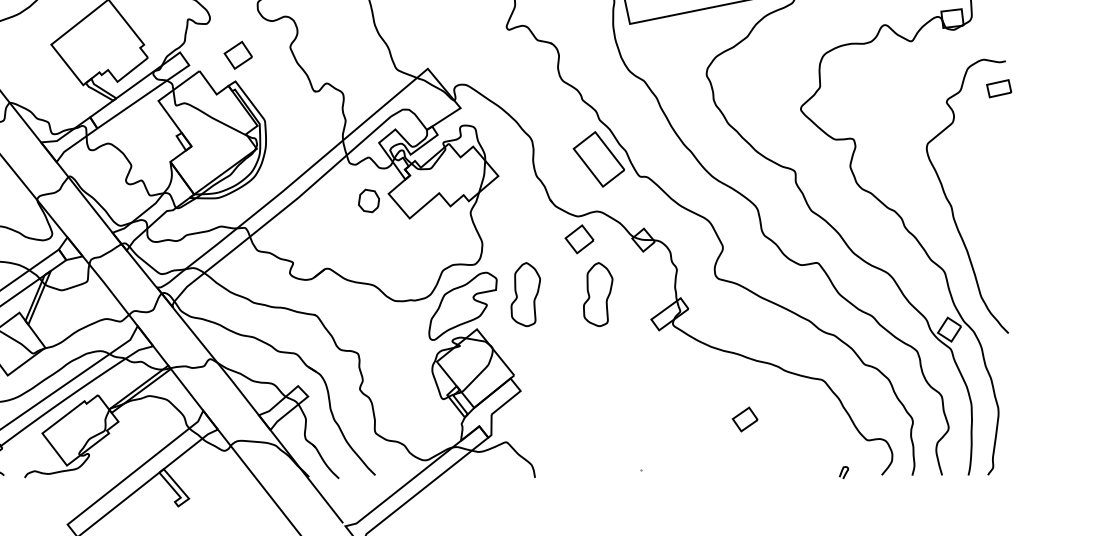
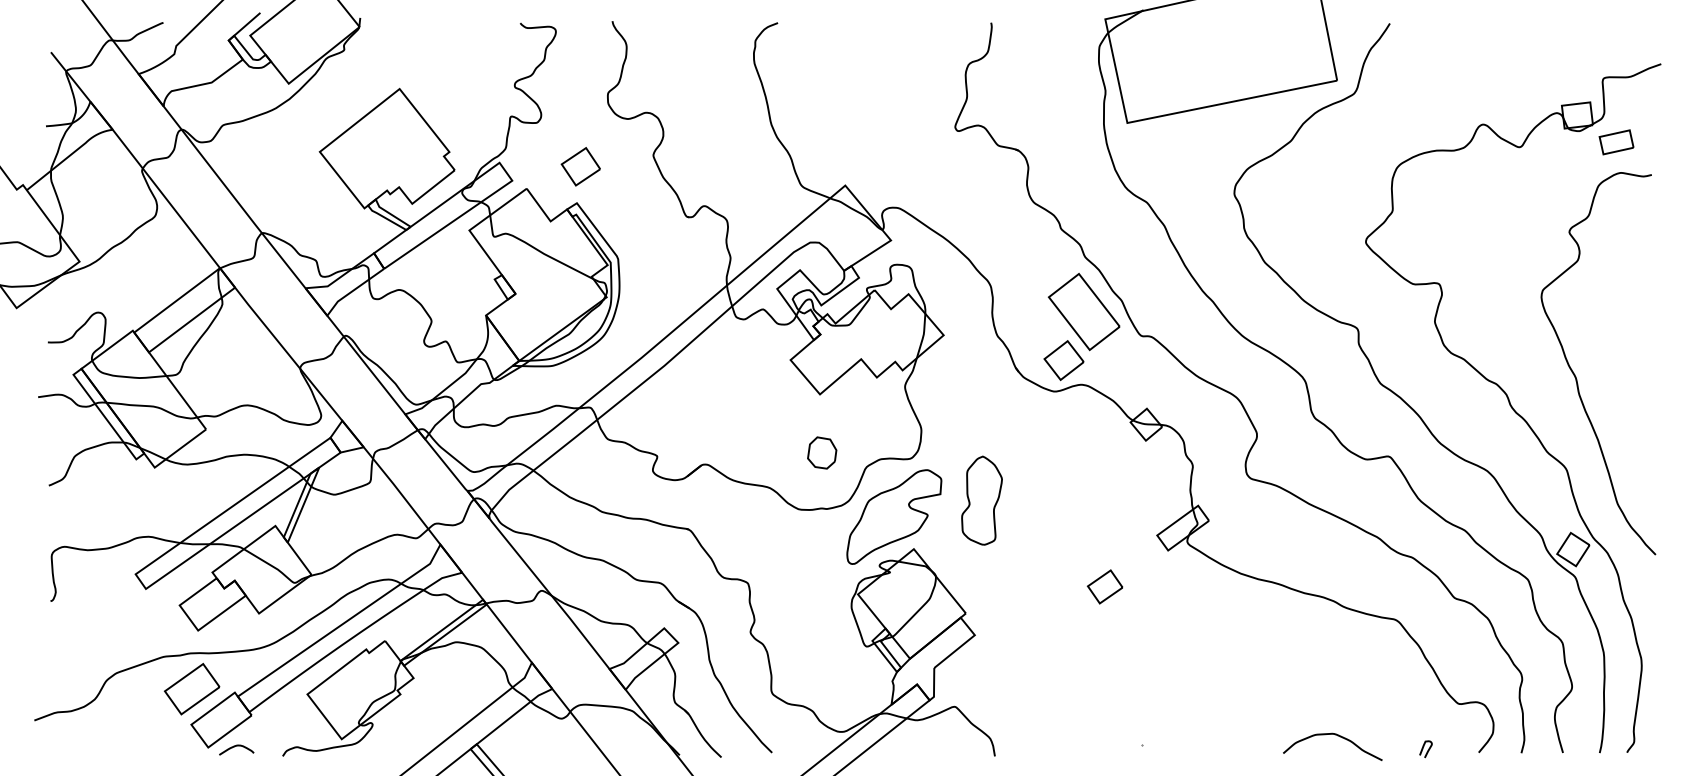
part: (999, 88) -> (1616, 142), moved
part: (369, 200) -> (822, 452), moved
part: (579, 239) -> (1063, 360), moved
part: (597, 294) -> (1082, 500), removed
part: (744, 419) -> (1104, 586), moved
curve: (780, 463) -> (1337, 736), added

